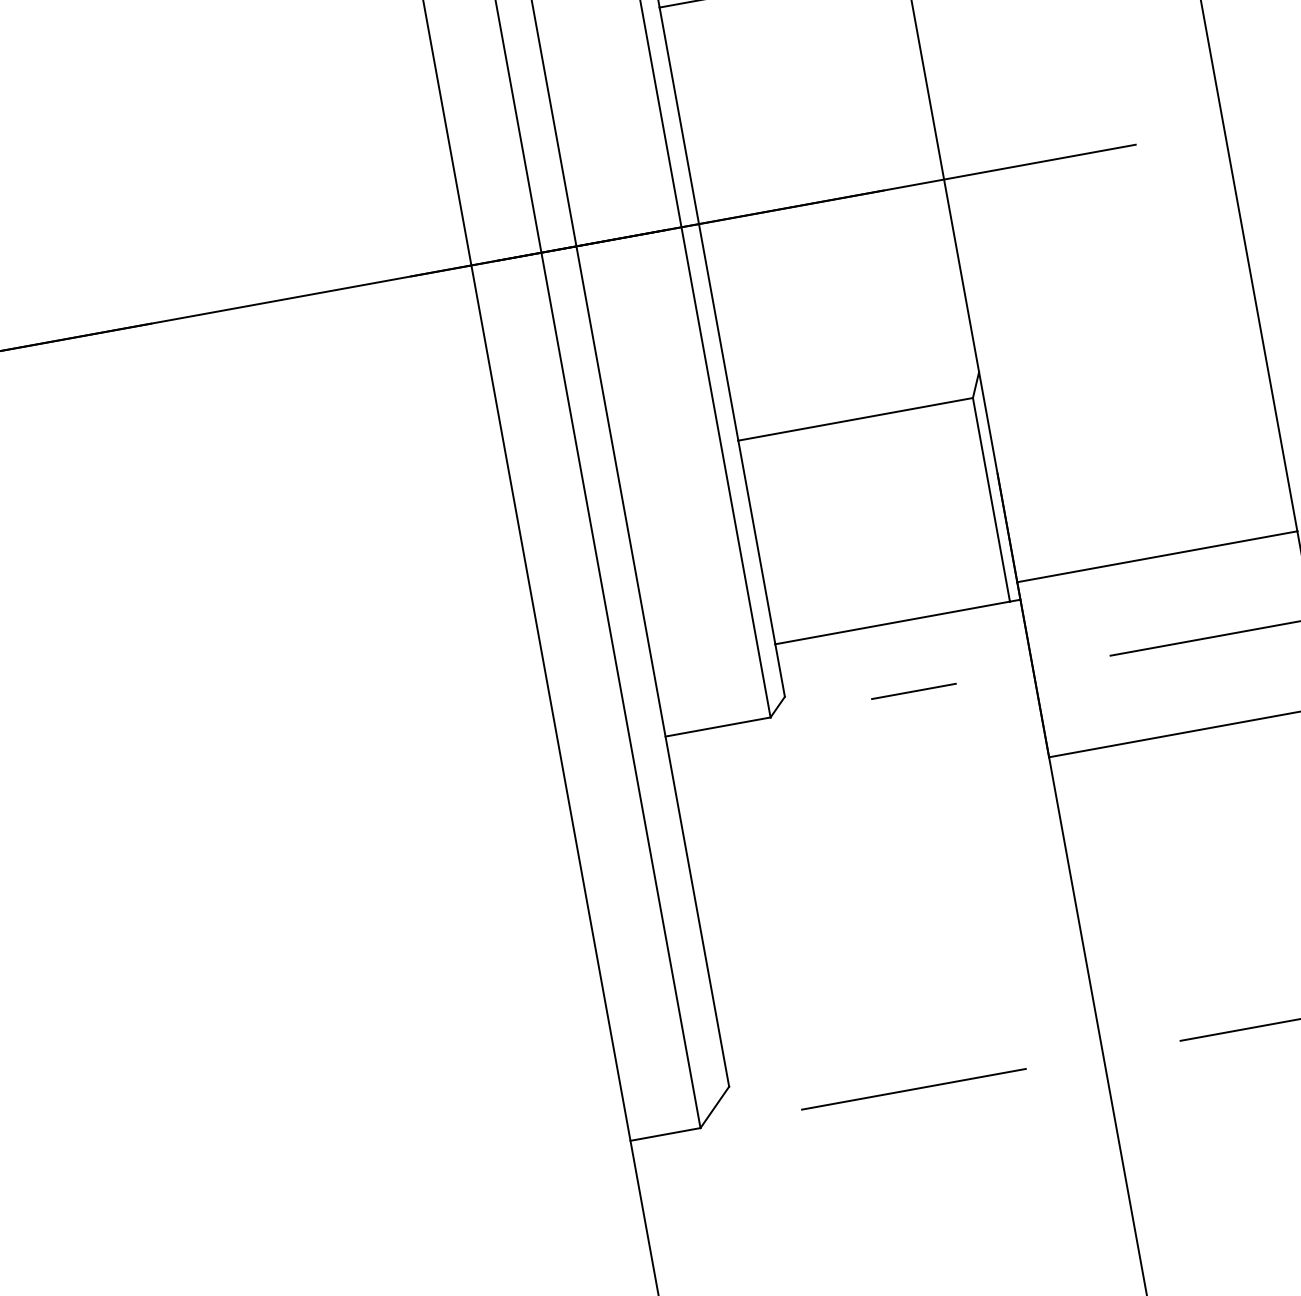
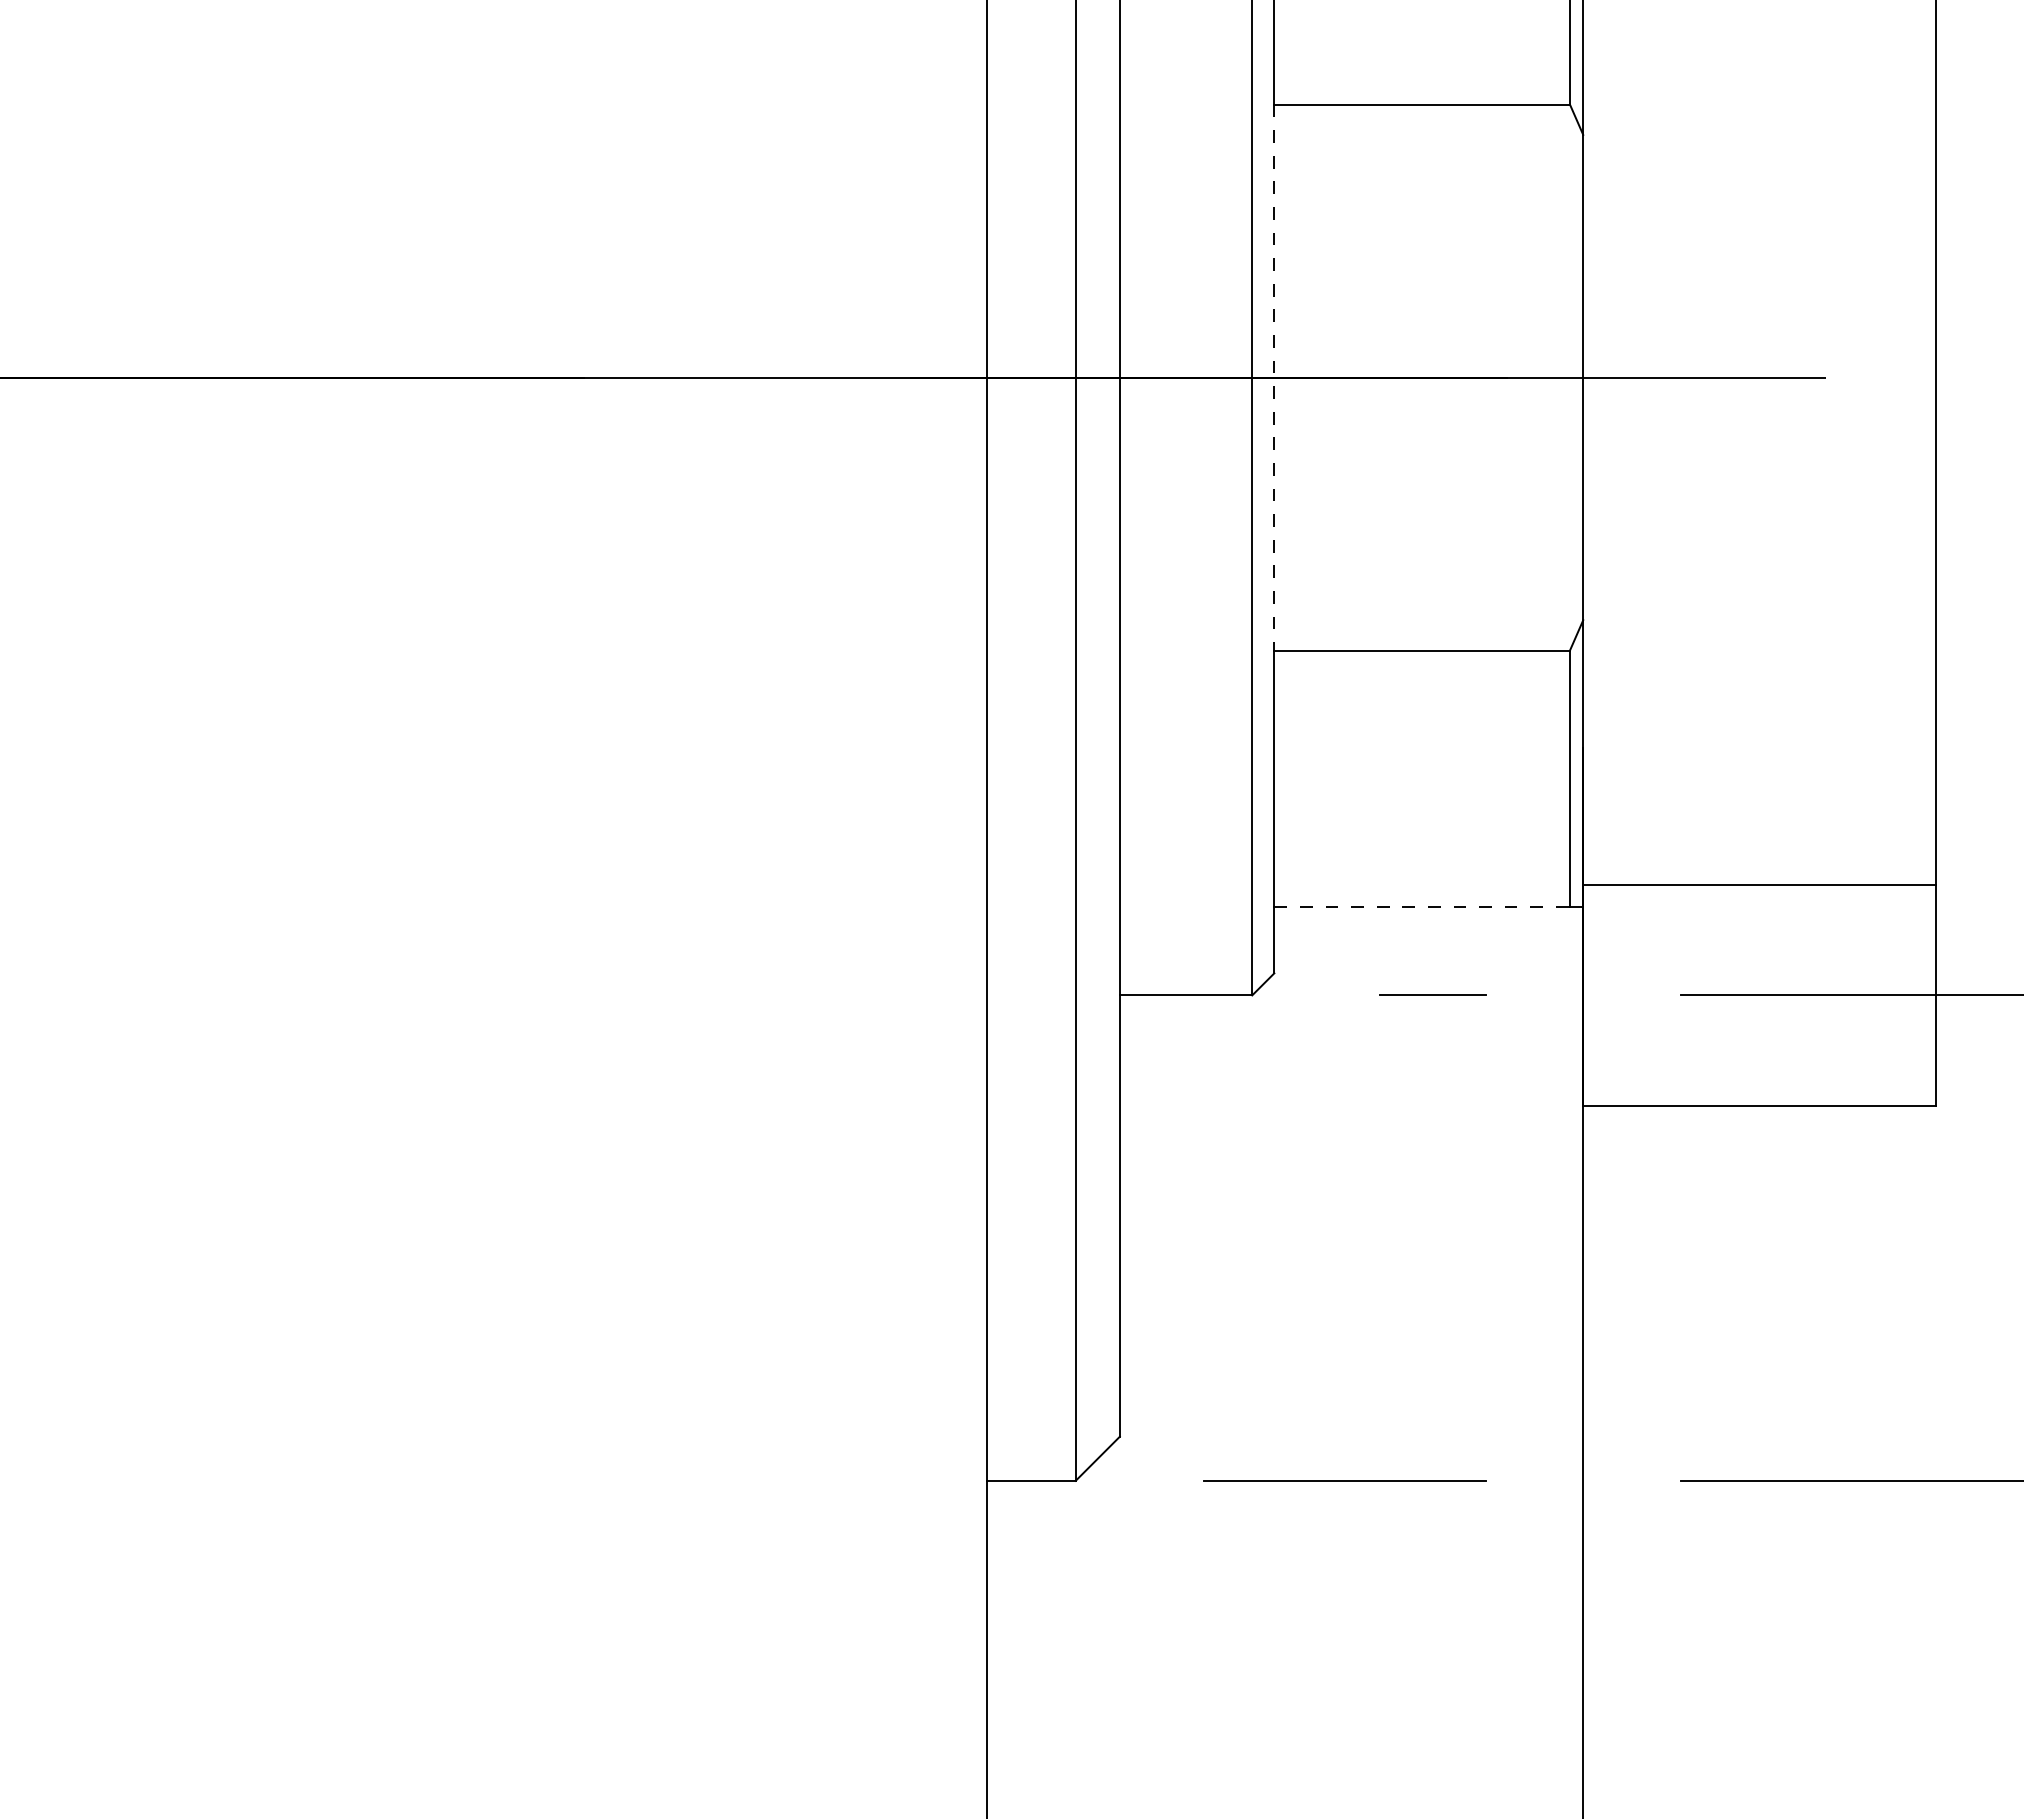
line: (699, 224) -> (1274, 377), solid -> dashed
line: (892, 623) -> (1422, 907), solid -> dashed

